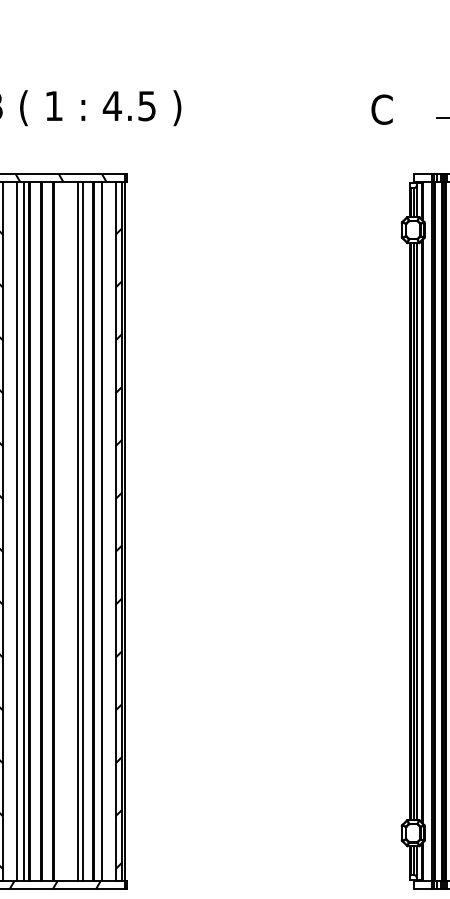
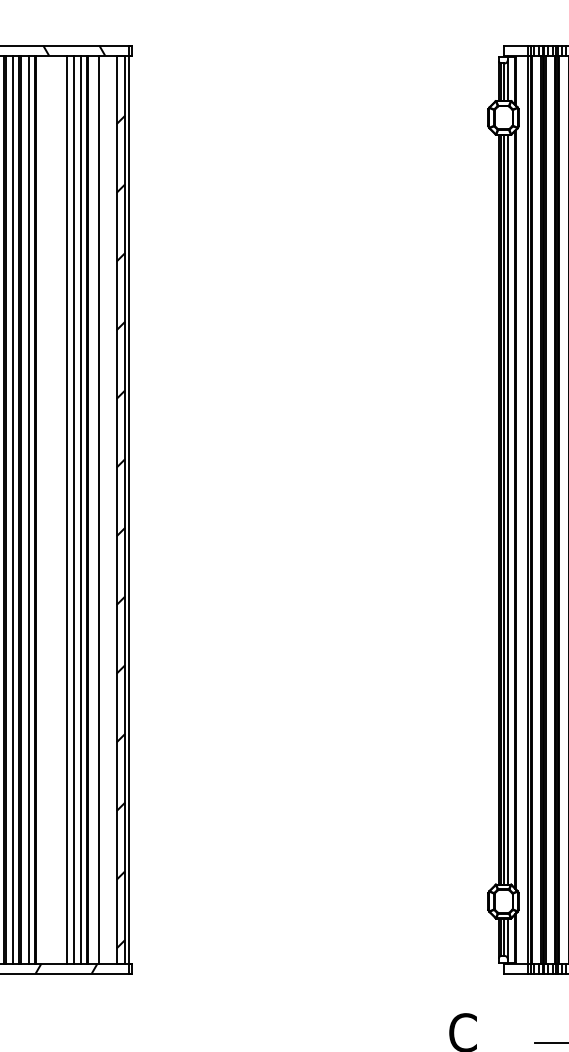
line: (36, 531) -> (13, 509), added
line: (47, 531) -> (28, 509), added
line: (87, 531) -> (80, 509), added

